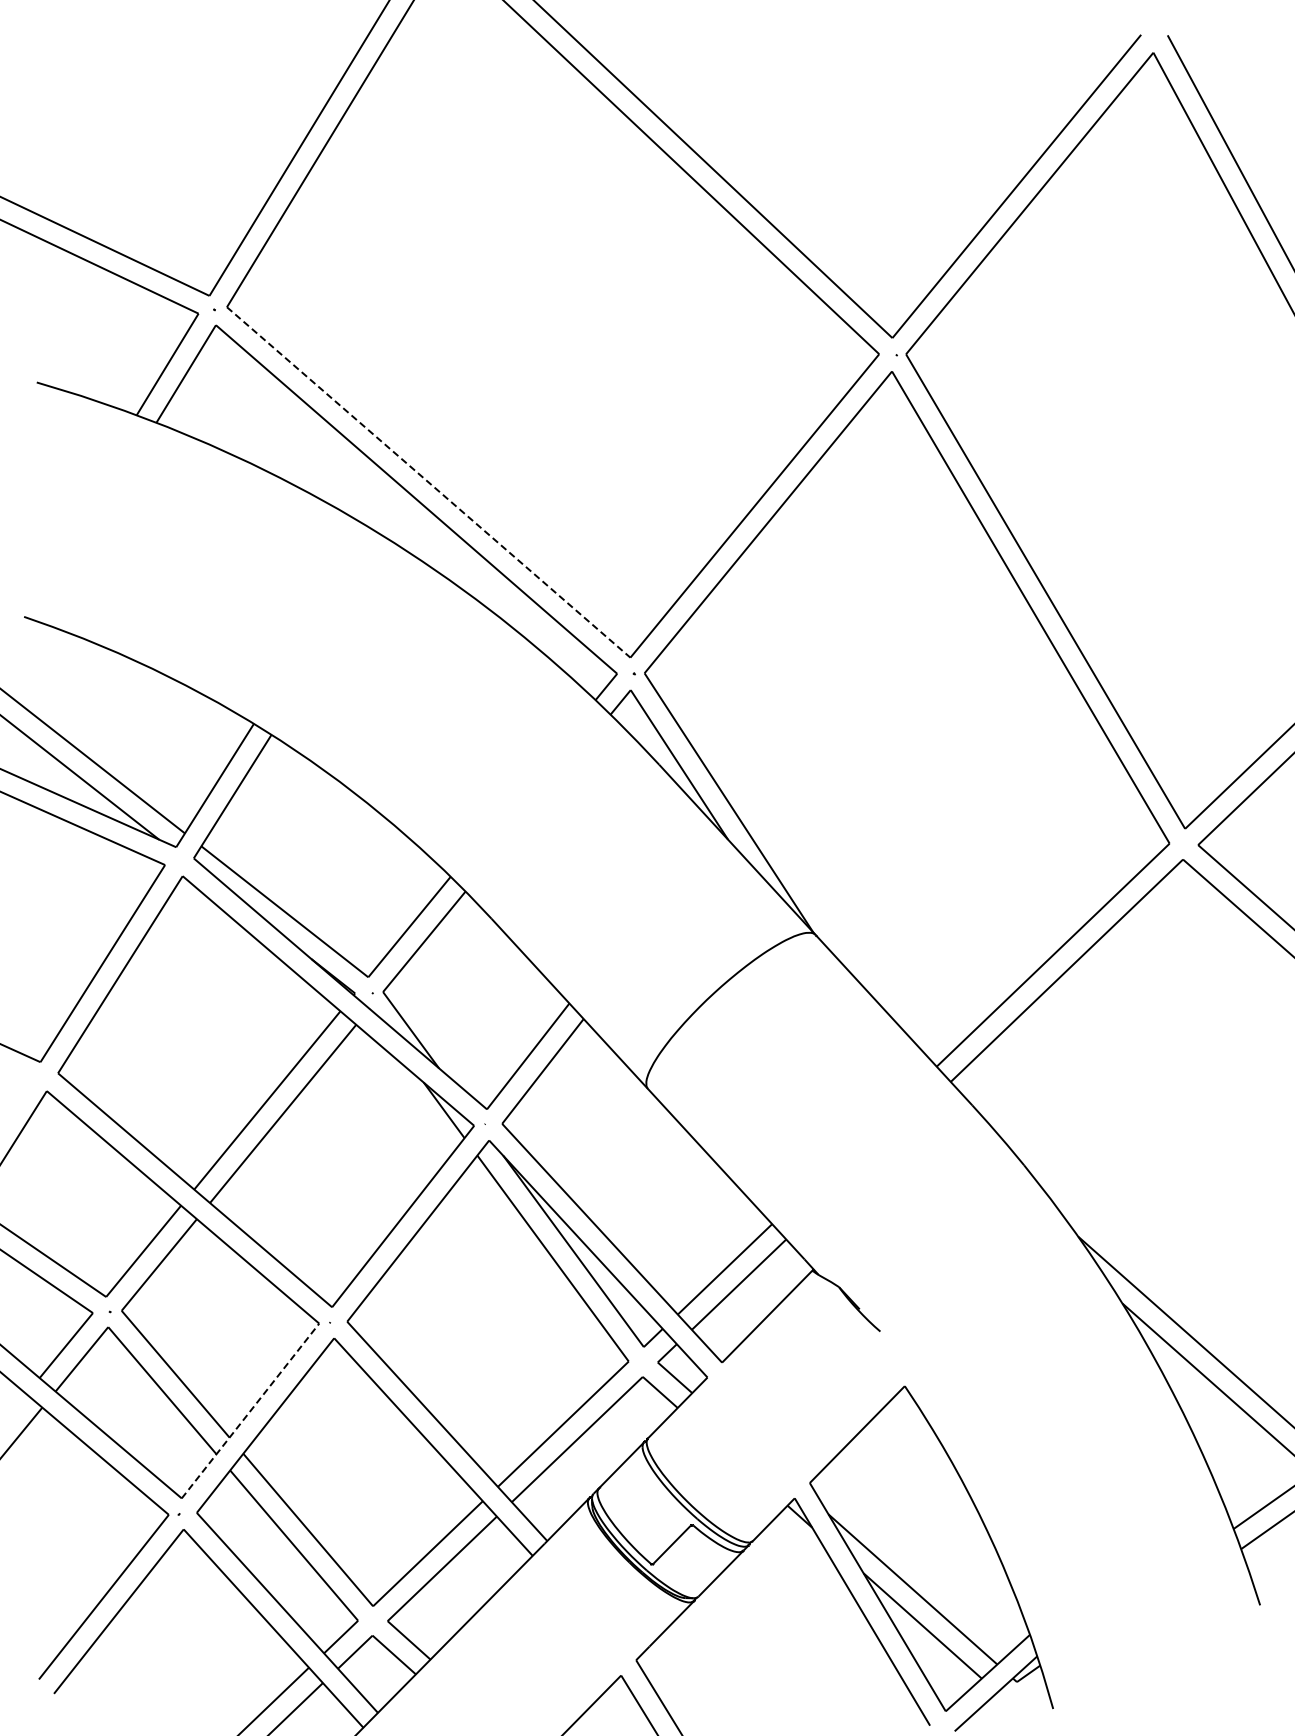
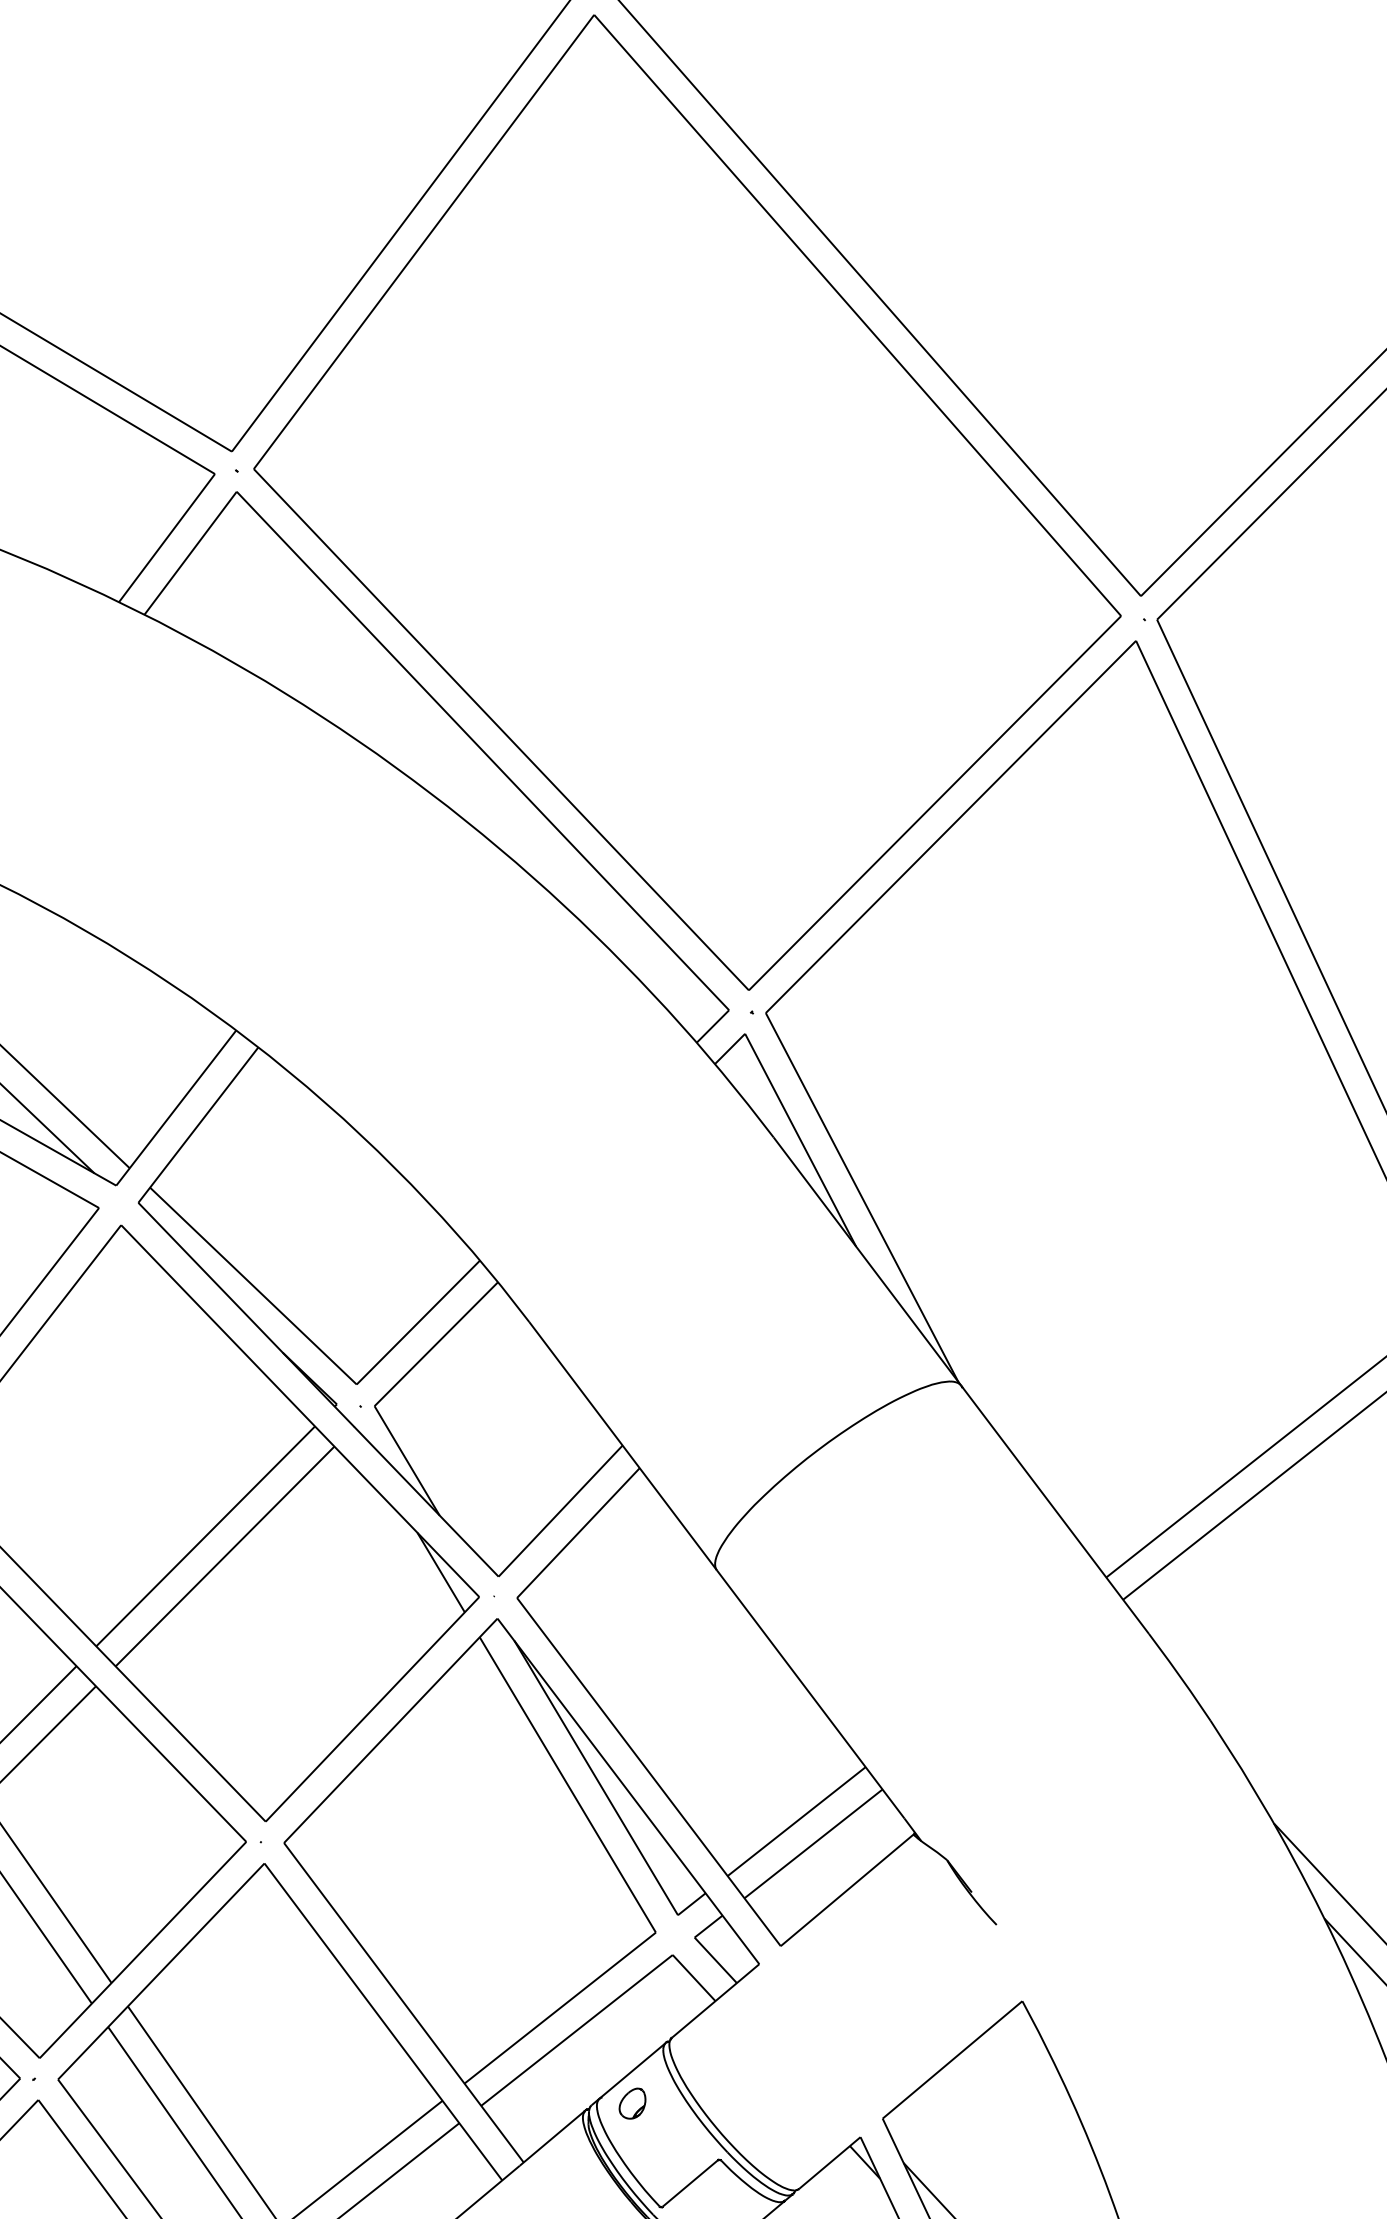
line: (429, 482) -> (502, 729), dashed -> solid
line: (250, 1410) -> (143, 1949), dashed -> solid
part: (623, 1489) -> (632, 2103), added

